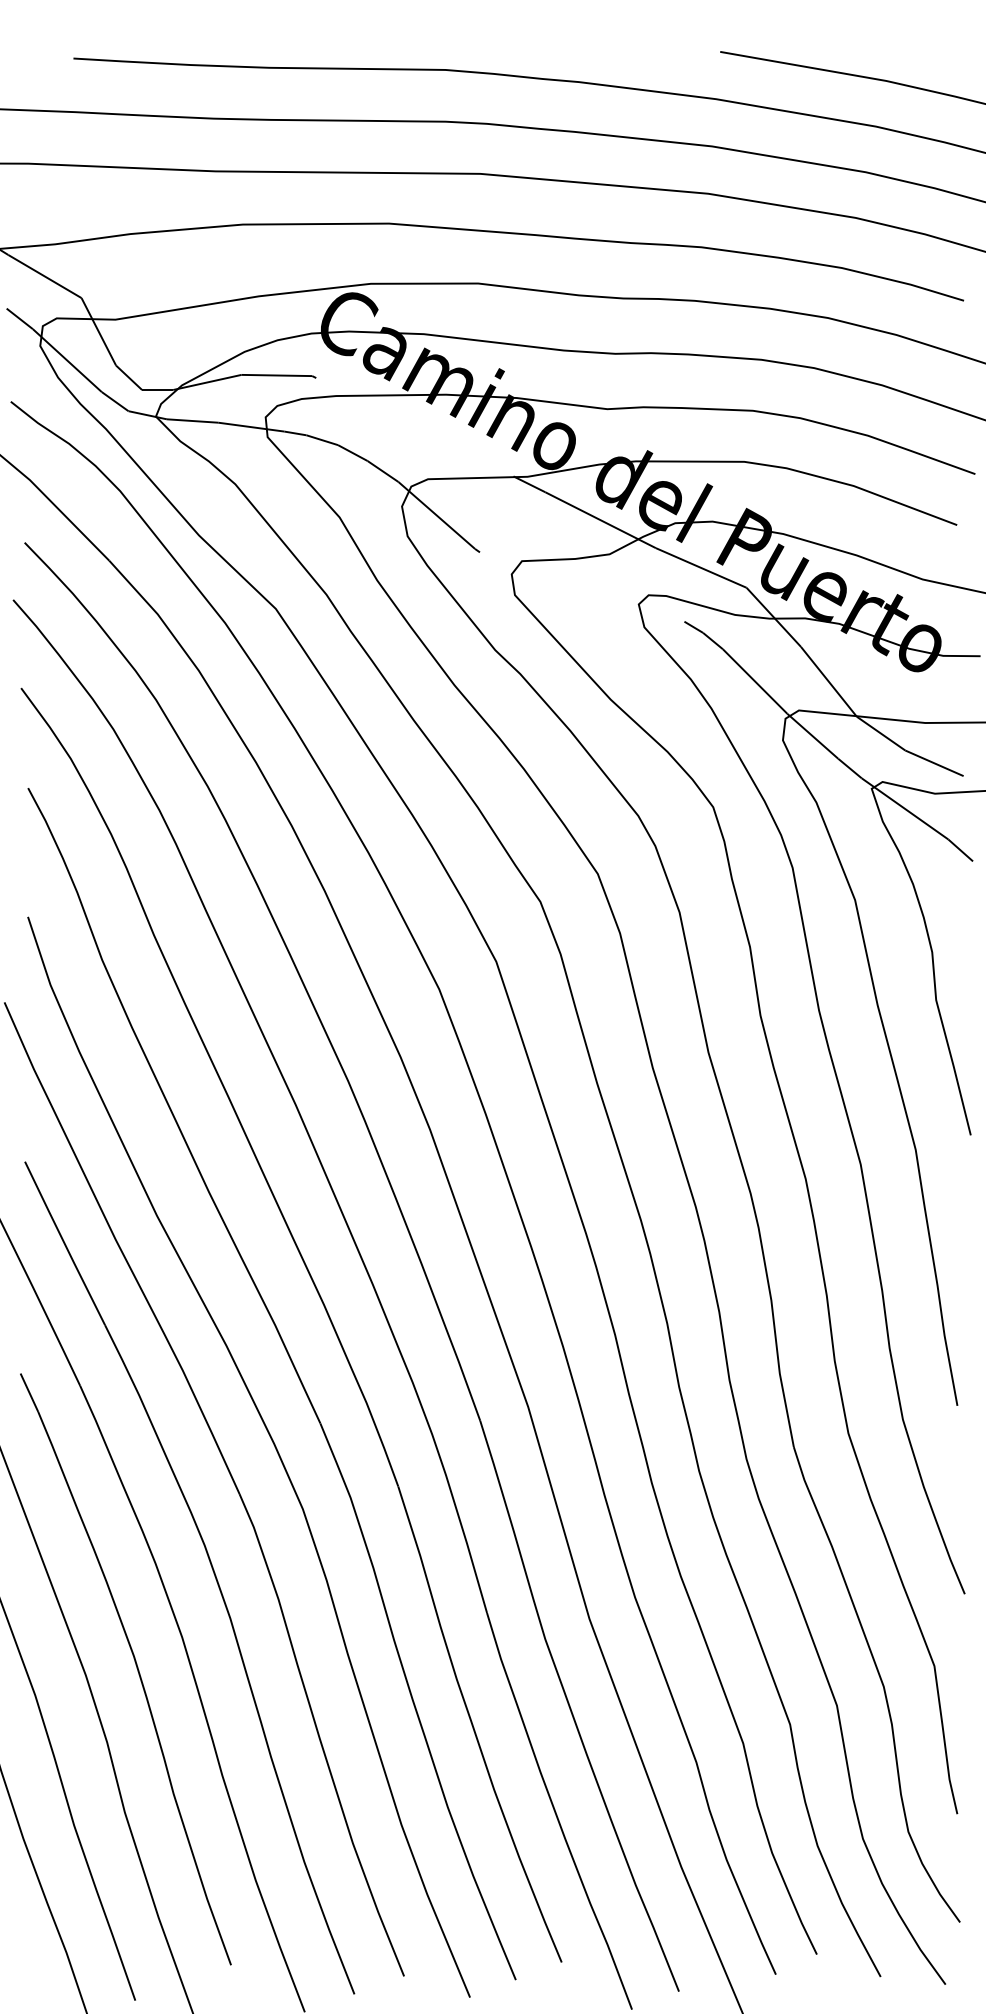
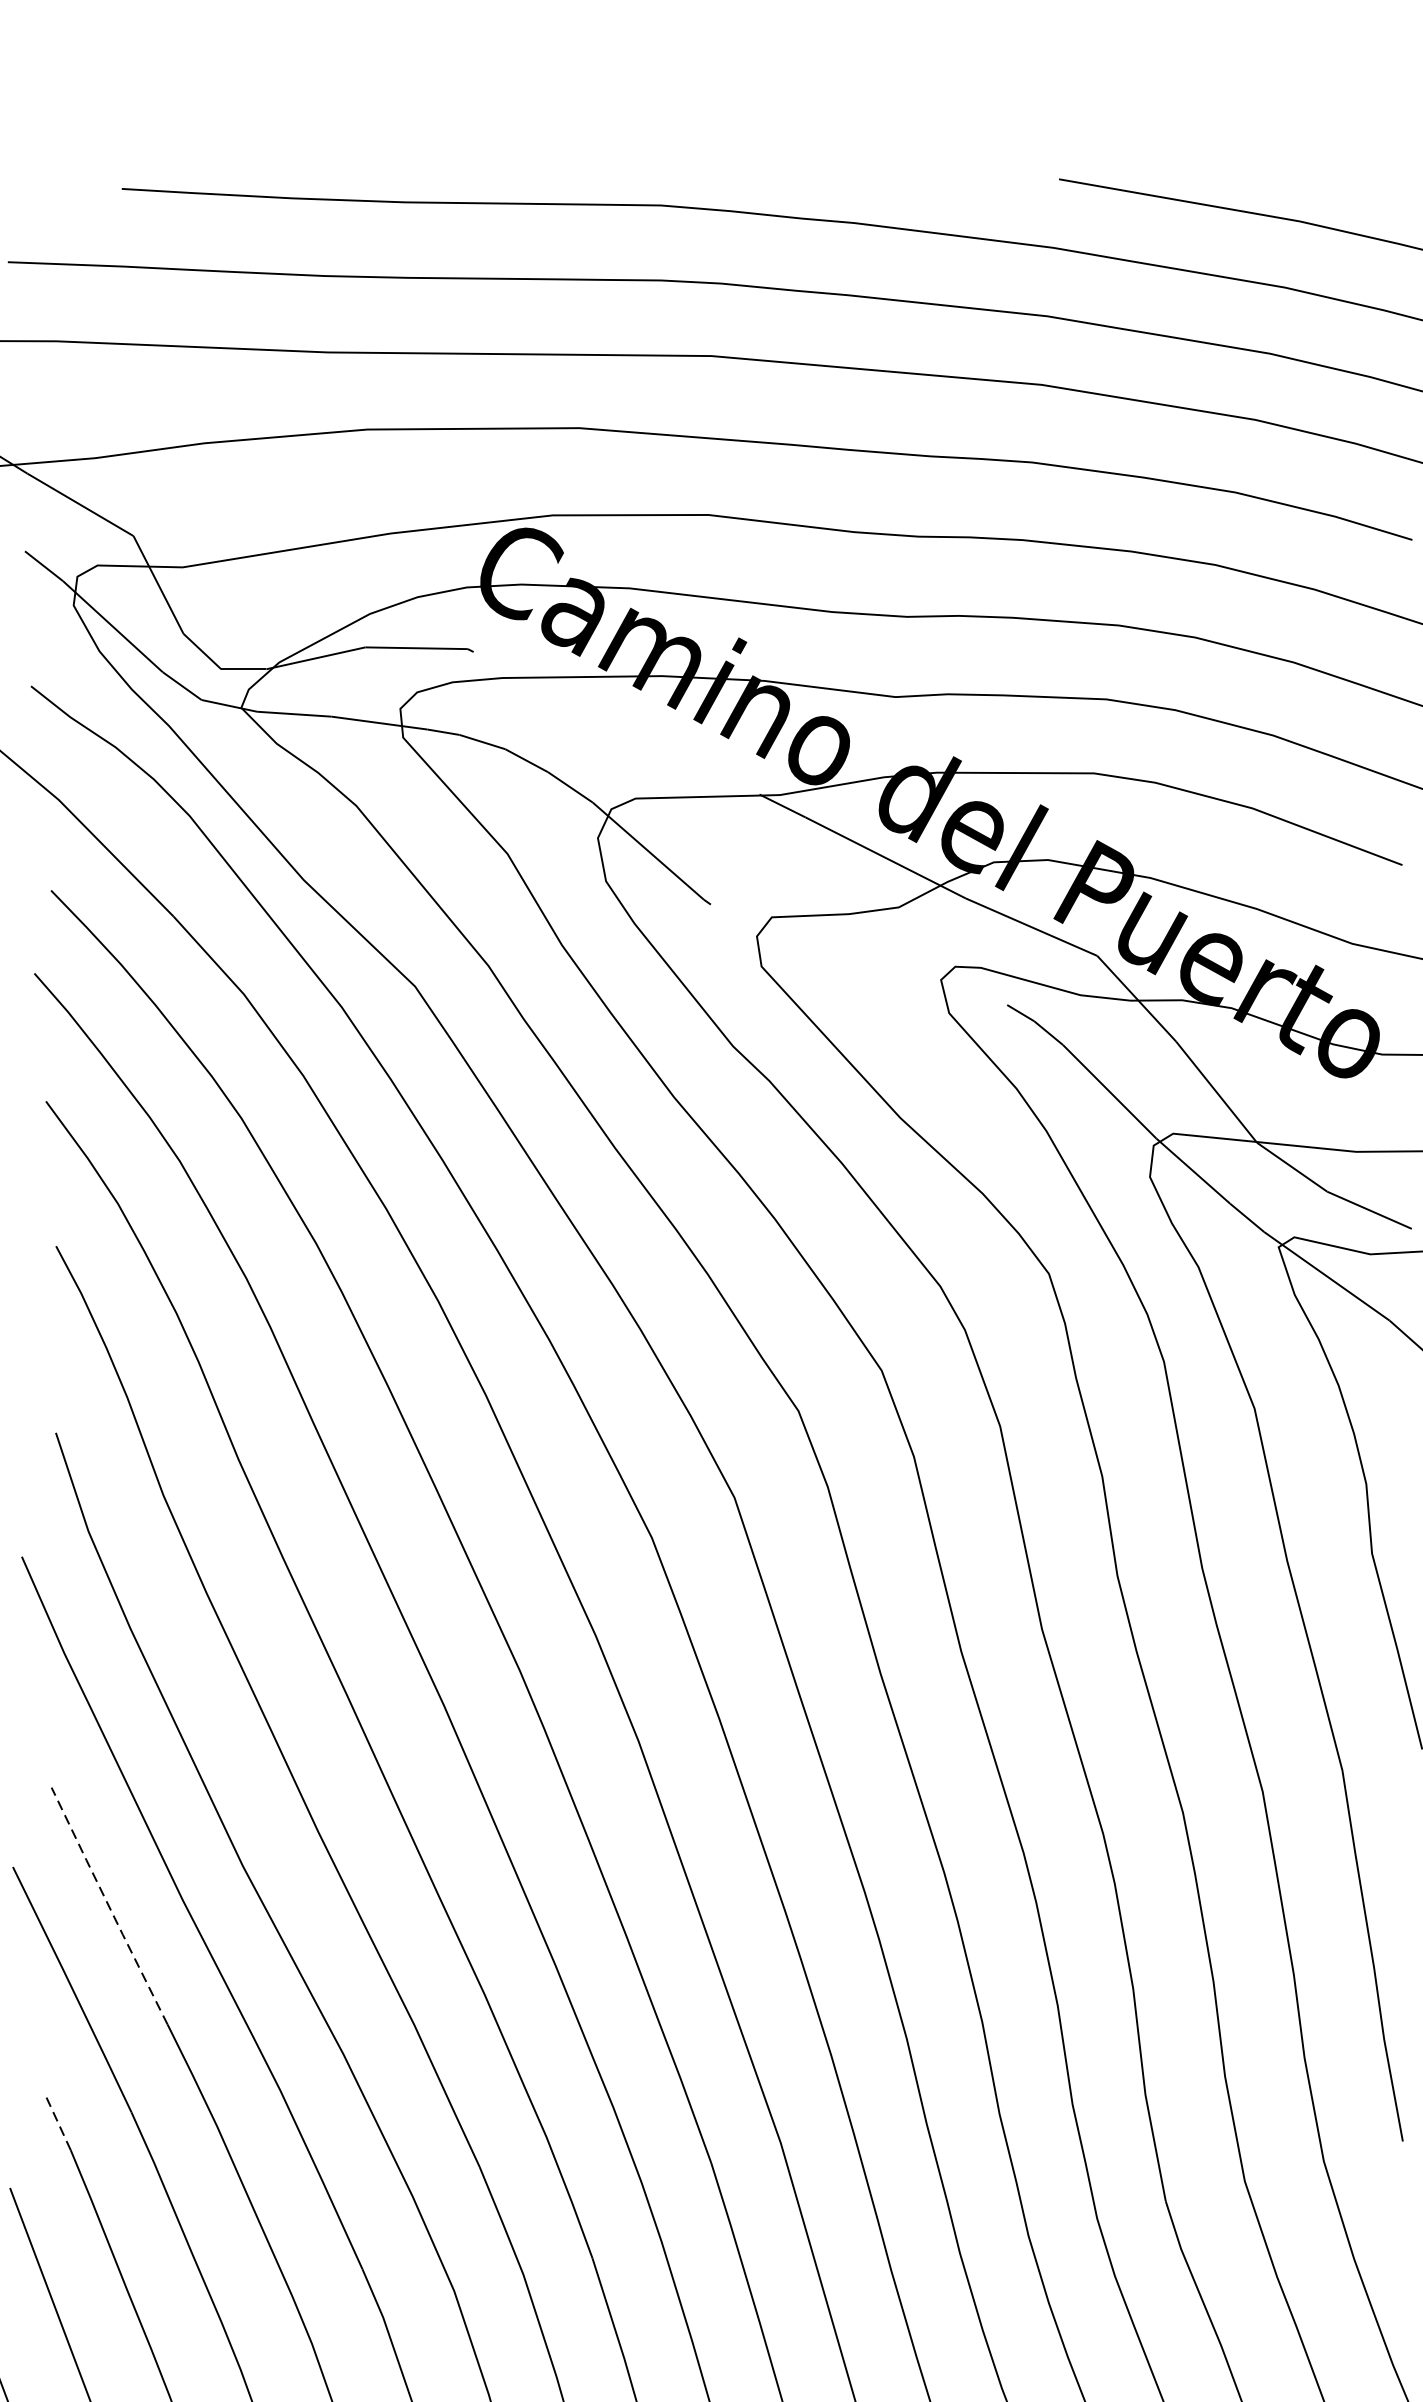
line: (64, 1243) -> (108, 1906), solid -> dashed
line: (29, 1392) -> (58, 2122), solid -> dashed

